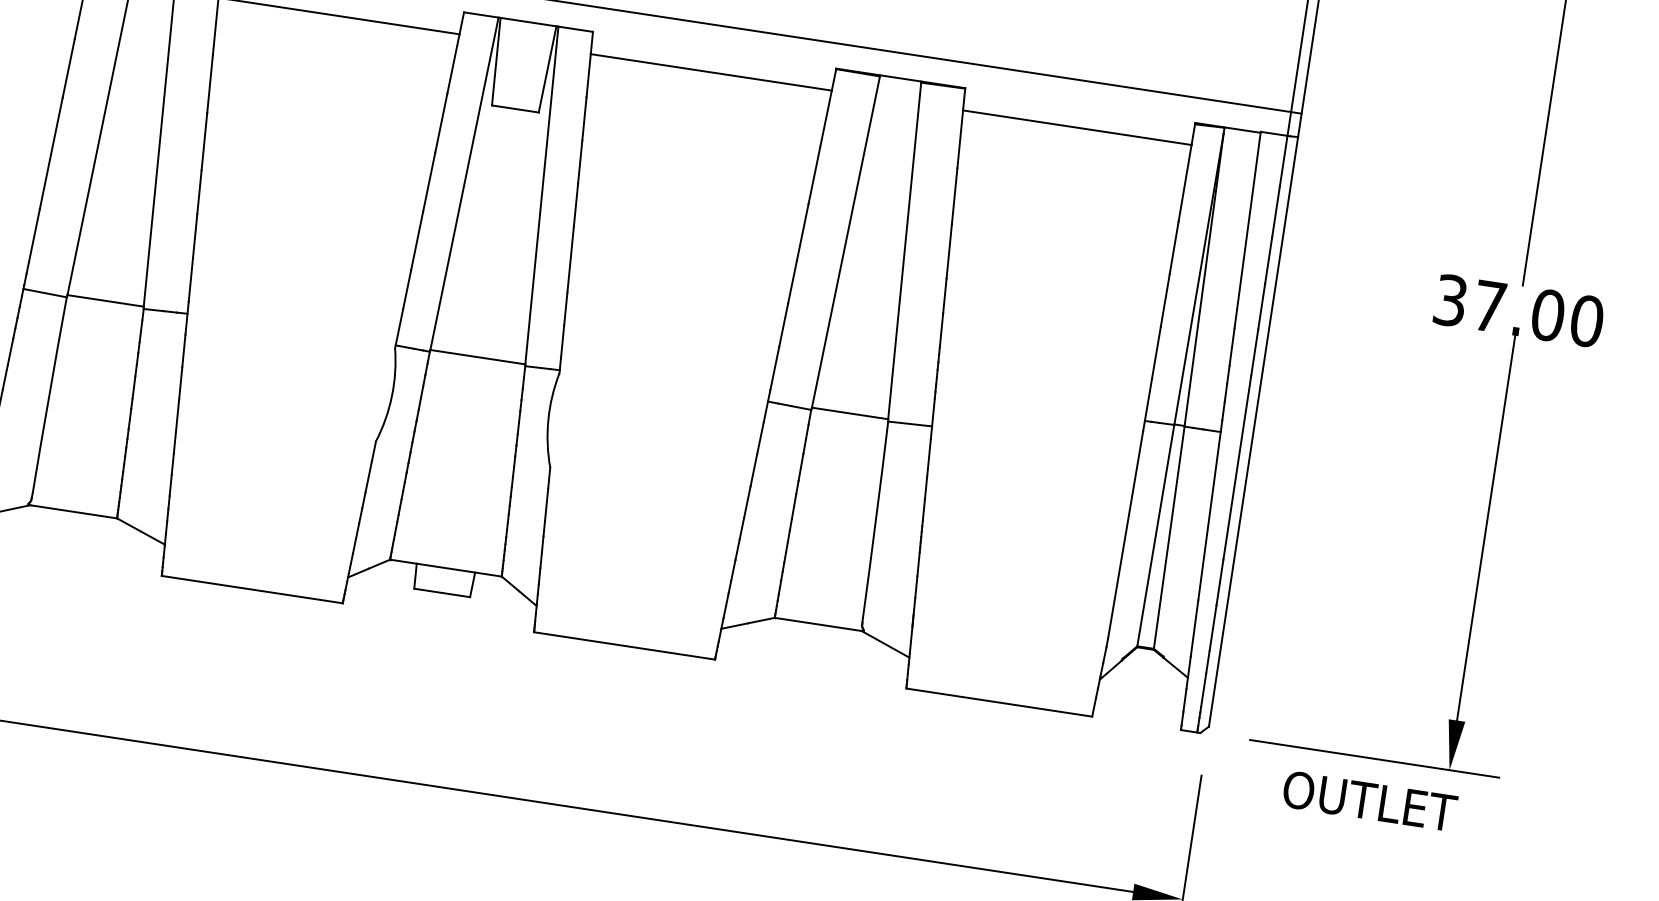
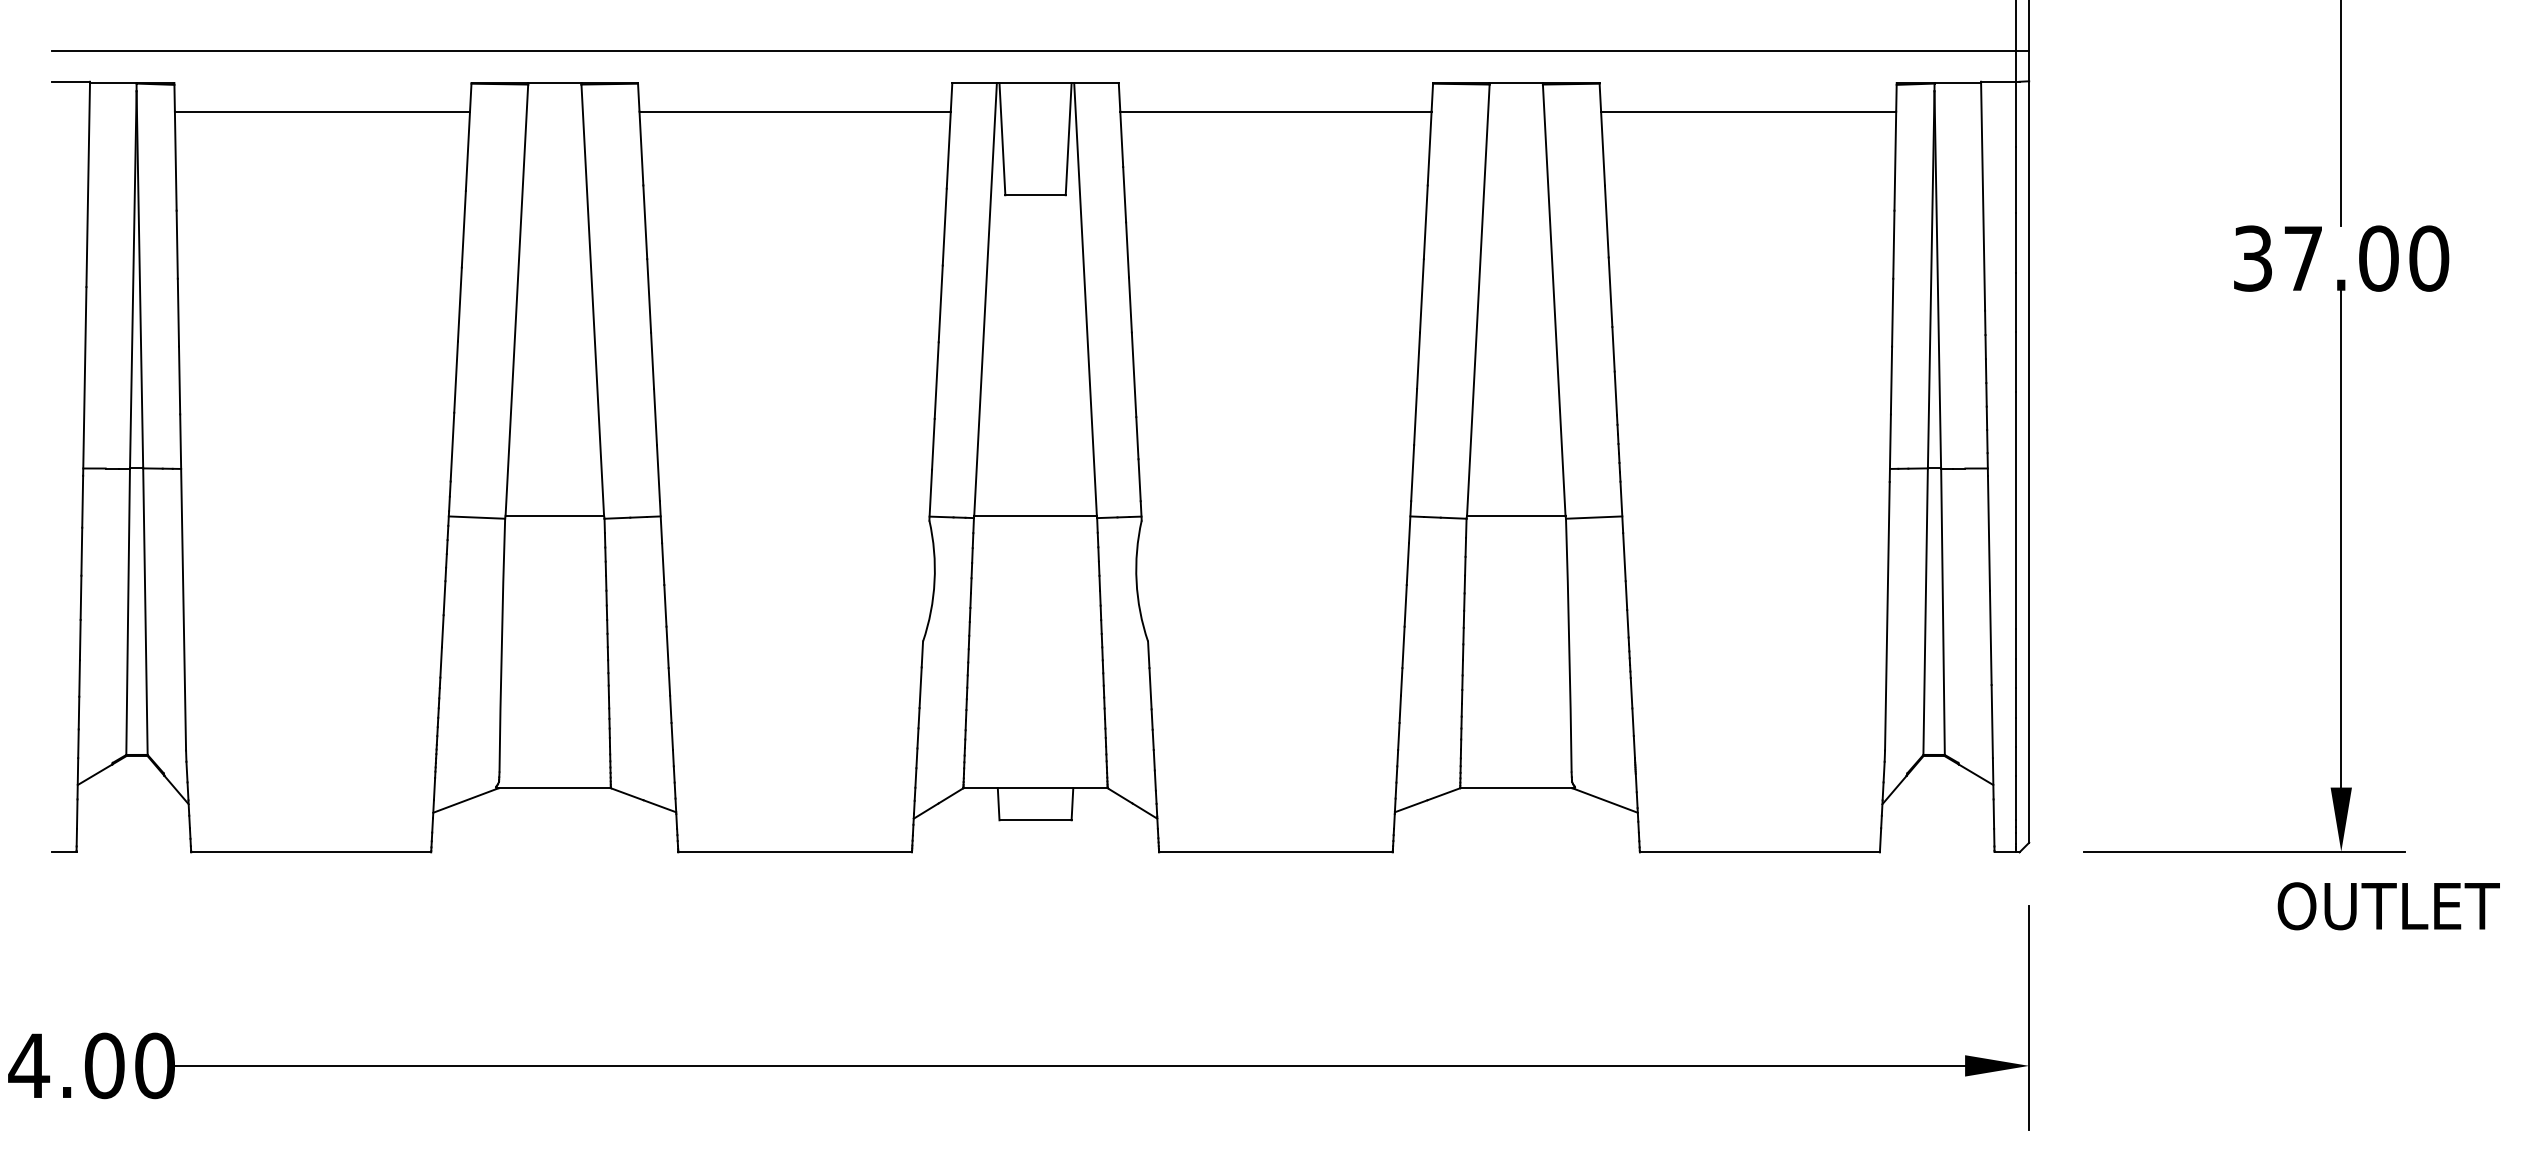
text: (1369, 801) -> (2388, 906), moved

